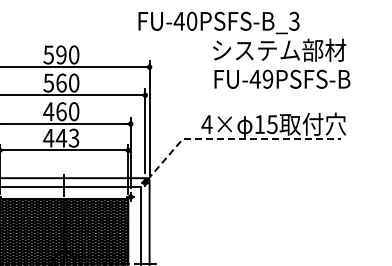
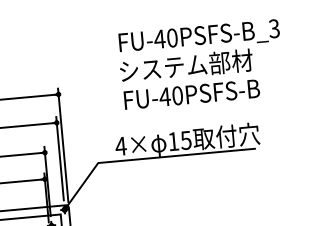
text: (218, 22) -> (198, 36), moved
text: (267, 79) -> (177, 96), FU-49PSFS-B -> FU-40PSFS-B
line: (234, 139) -> (149, 158), dashed -> solid

